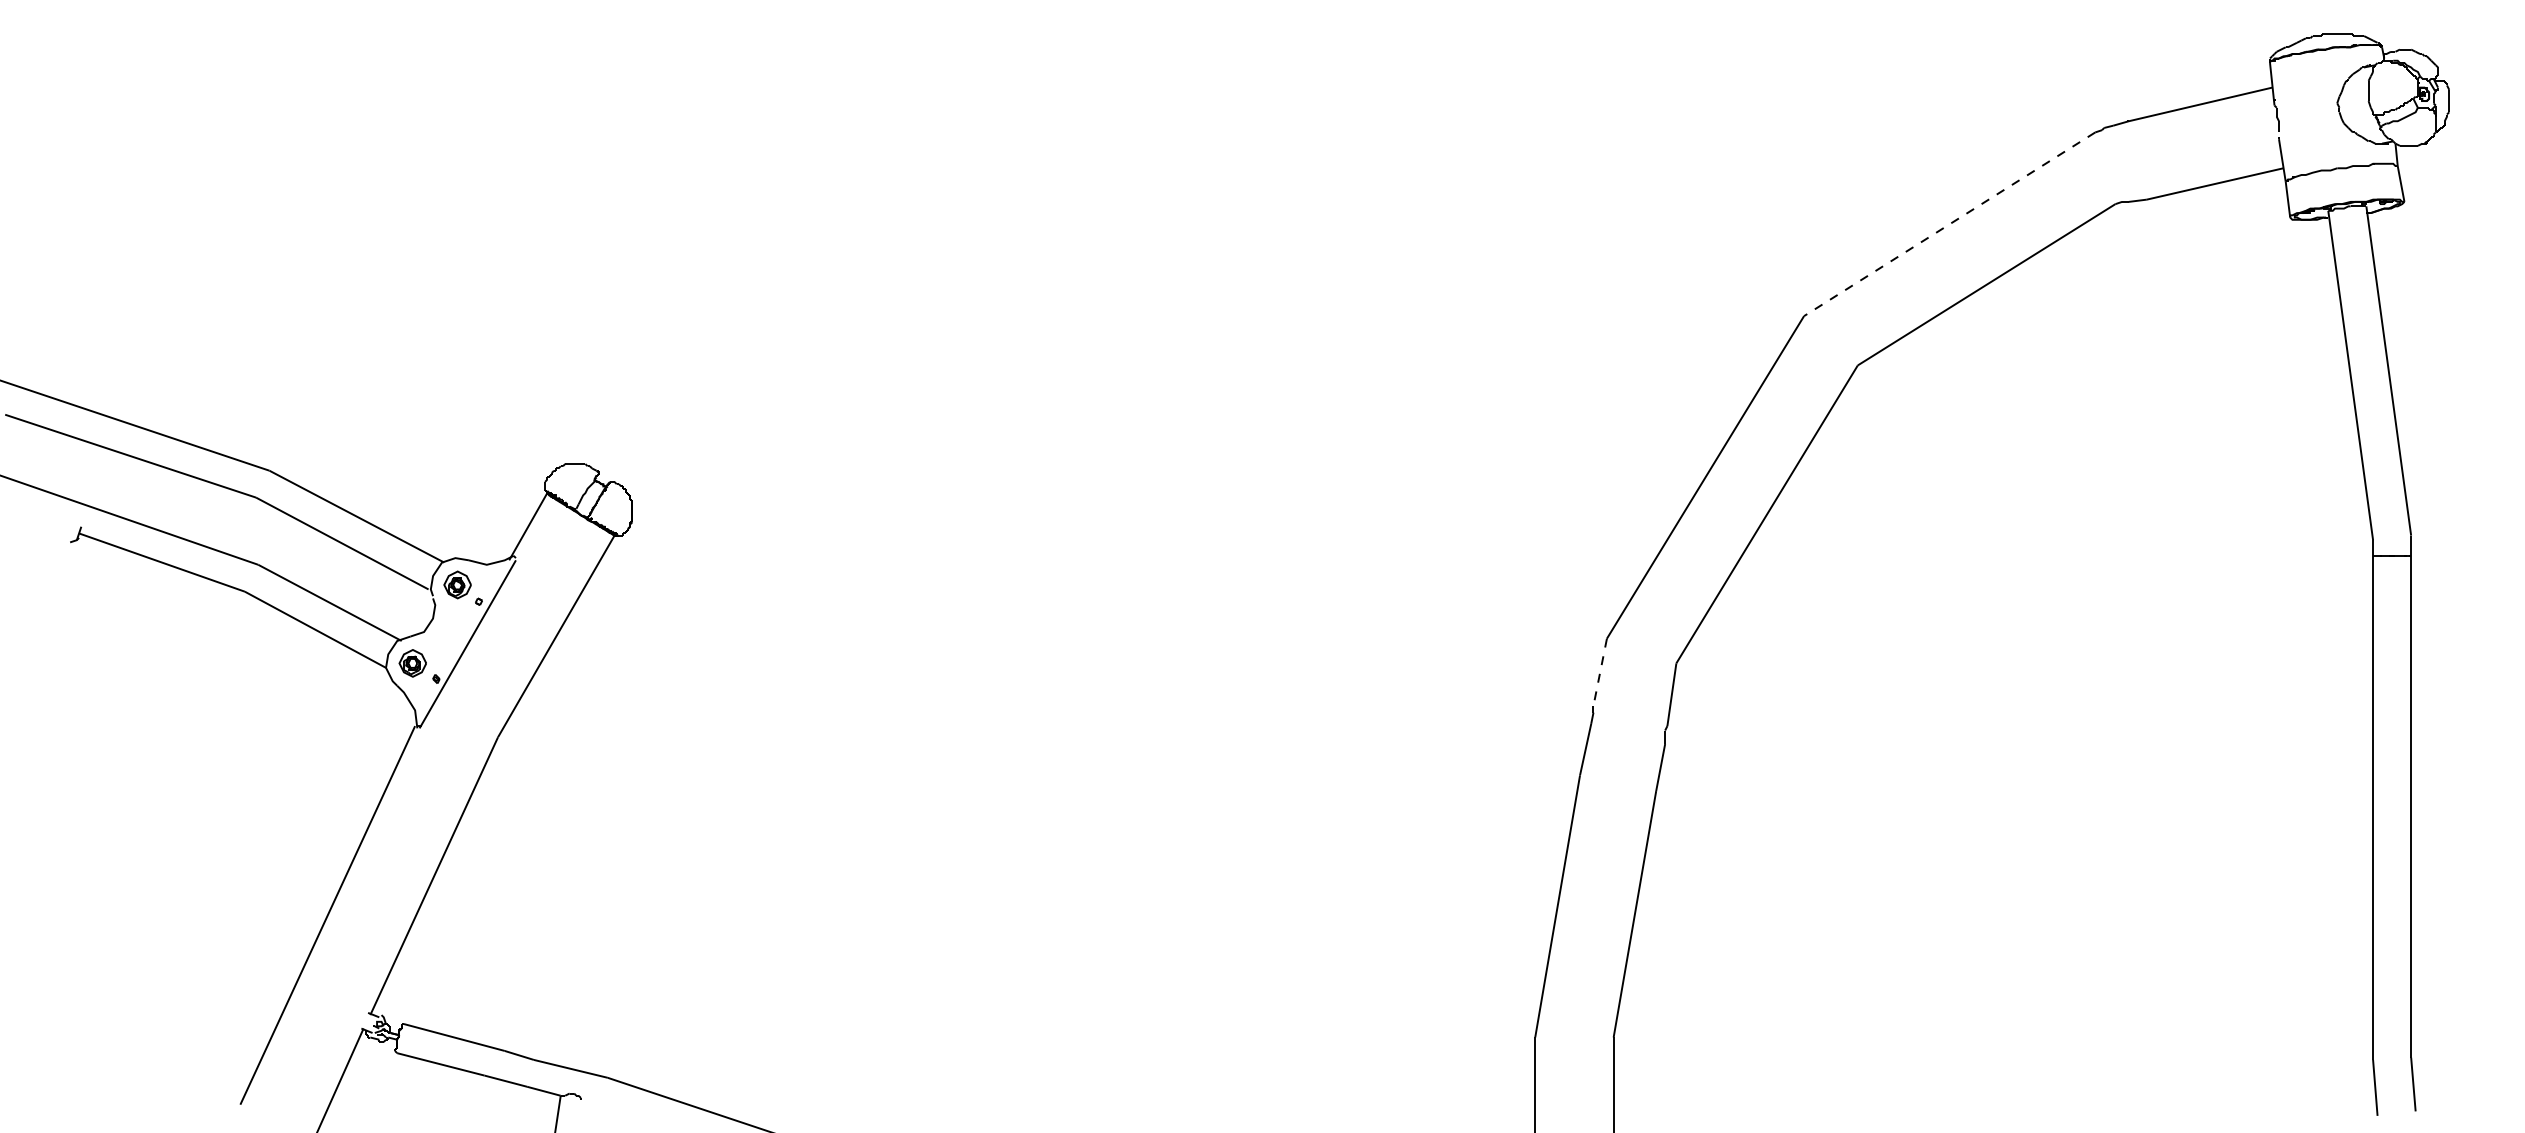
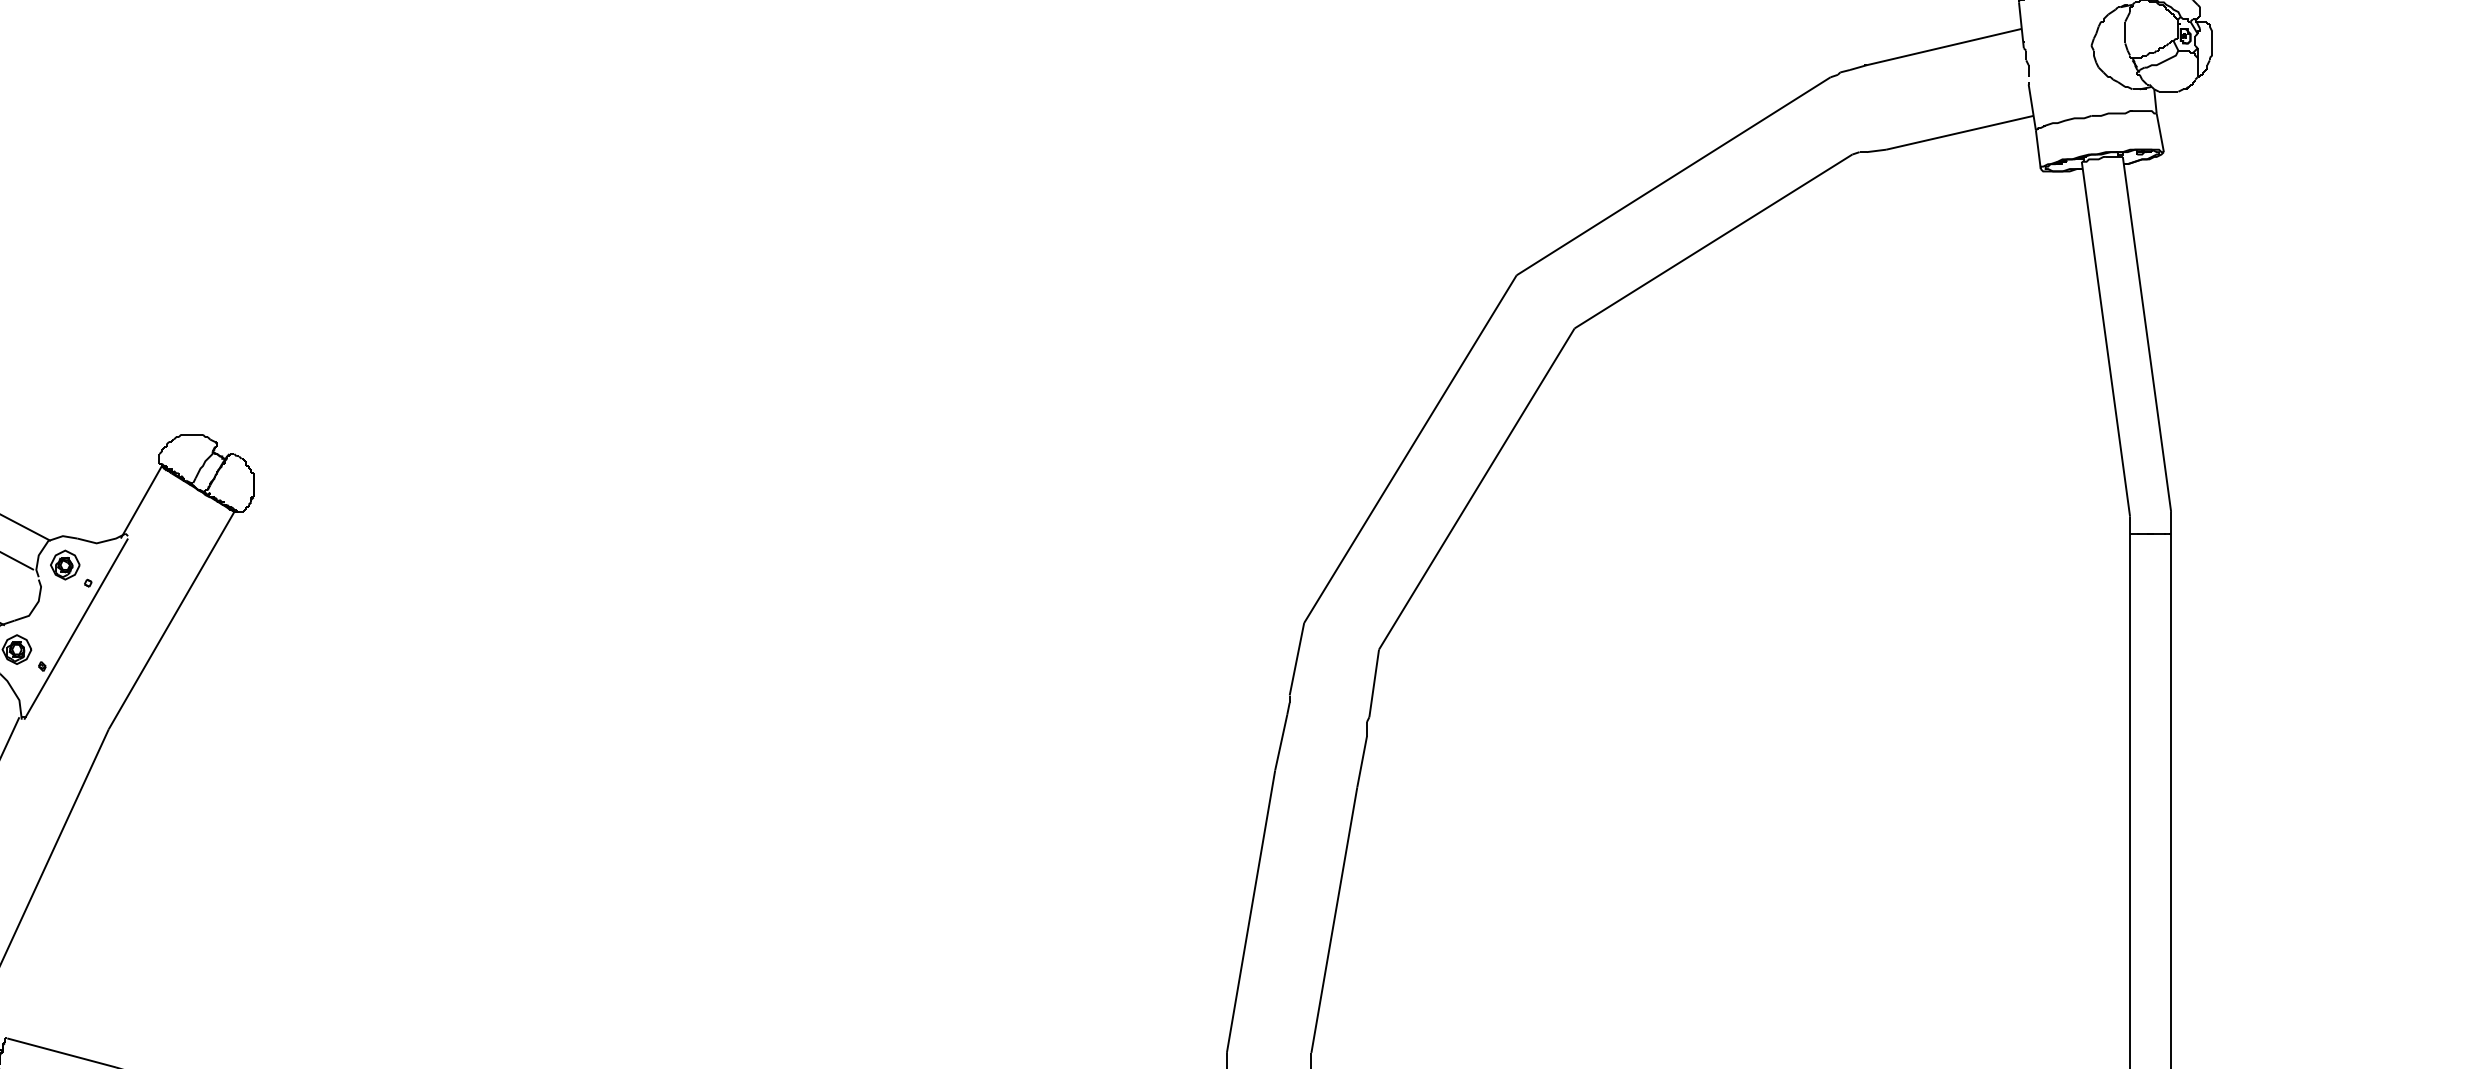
line: (1949, 224) -> (1673, 176), dashed -> solid
line: (1600, 672) -> (1297, 659), dashed -> solid

